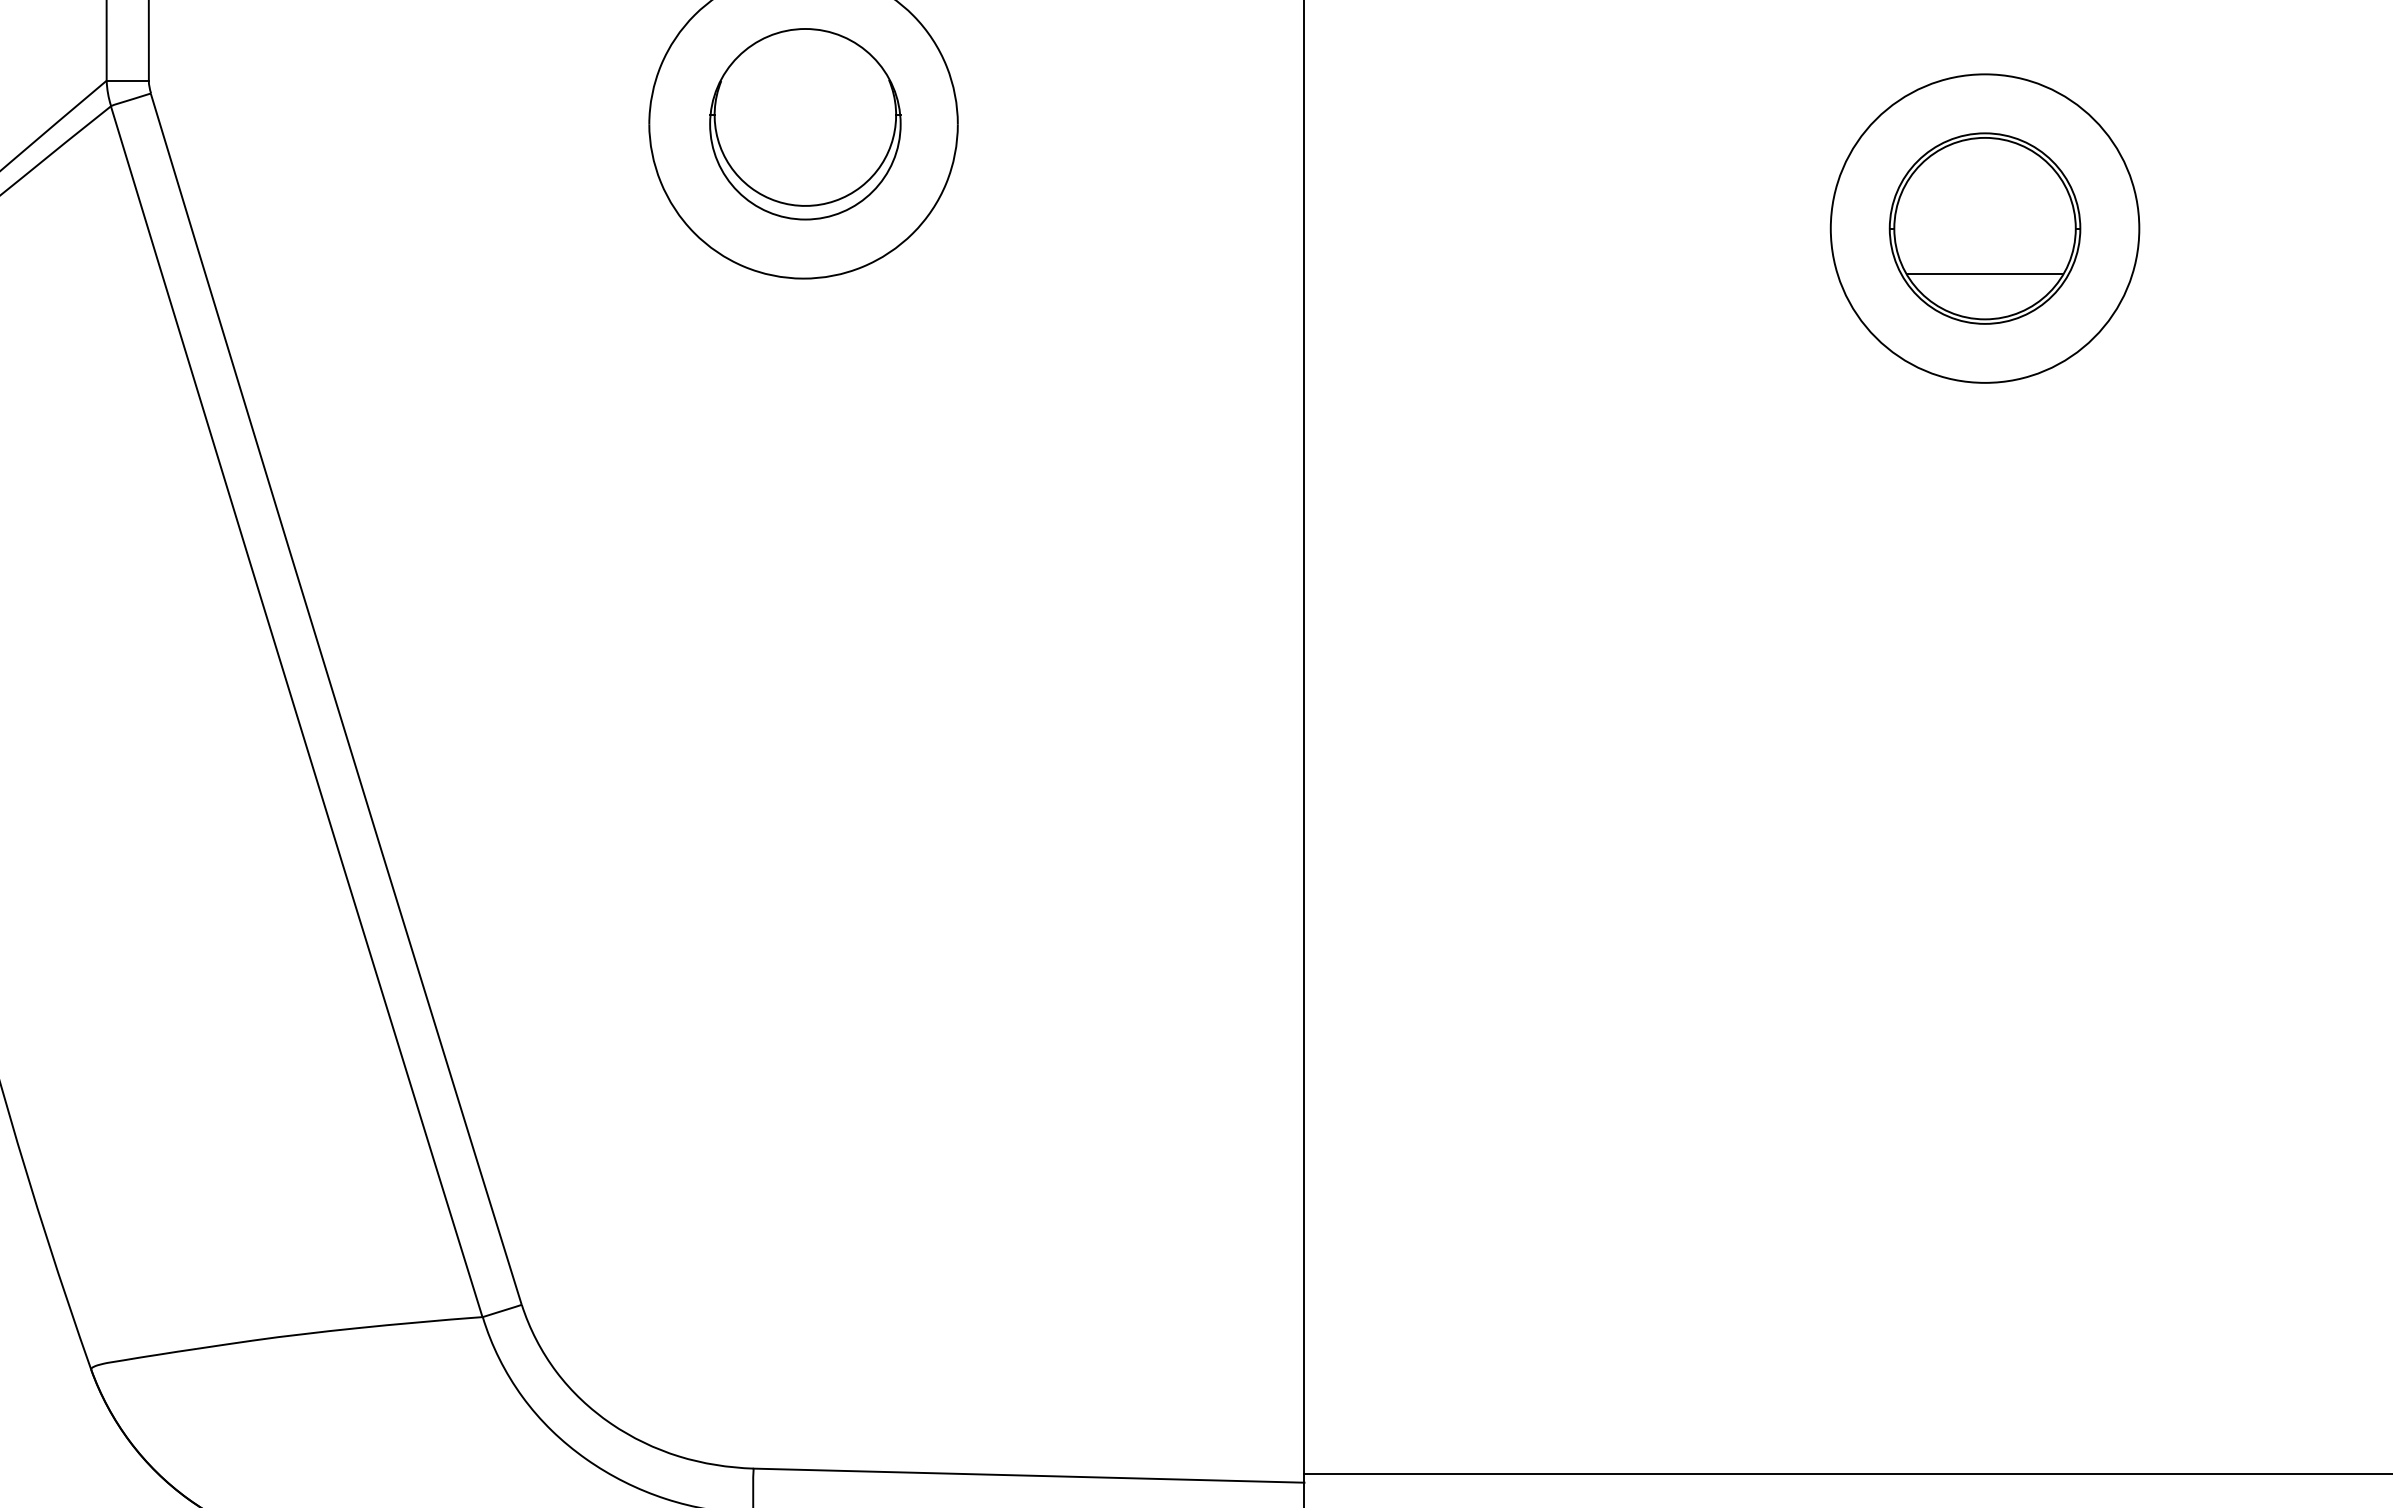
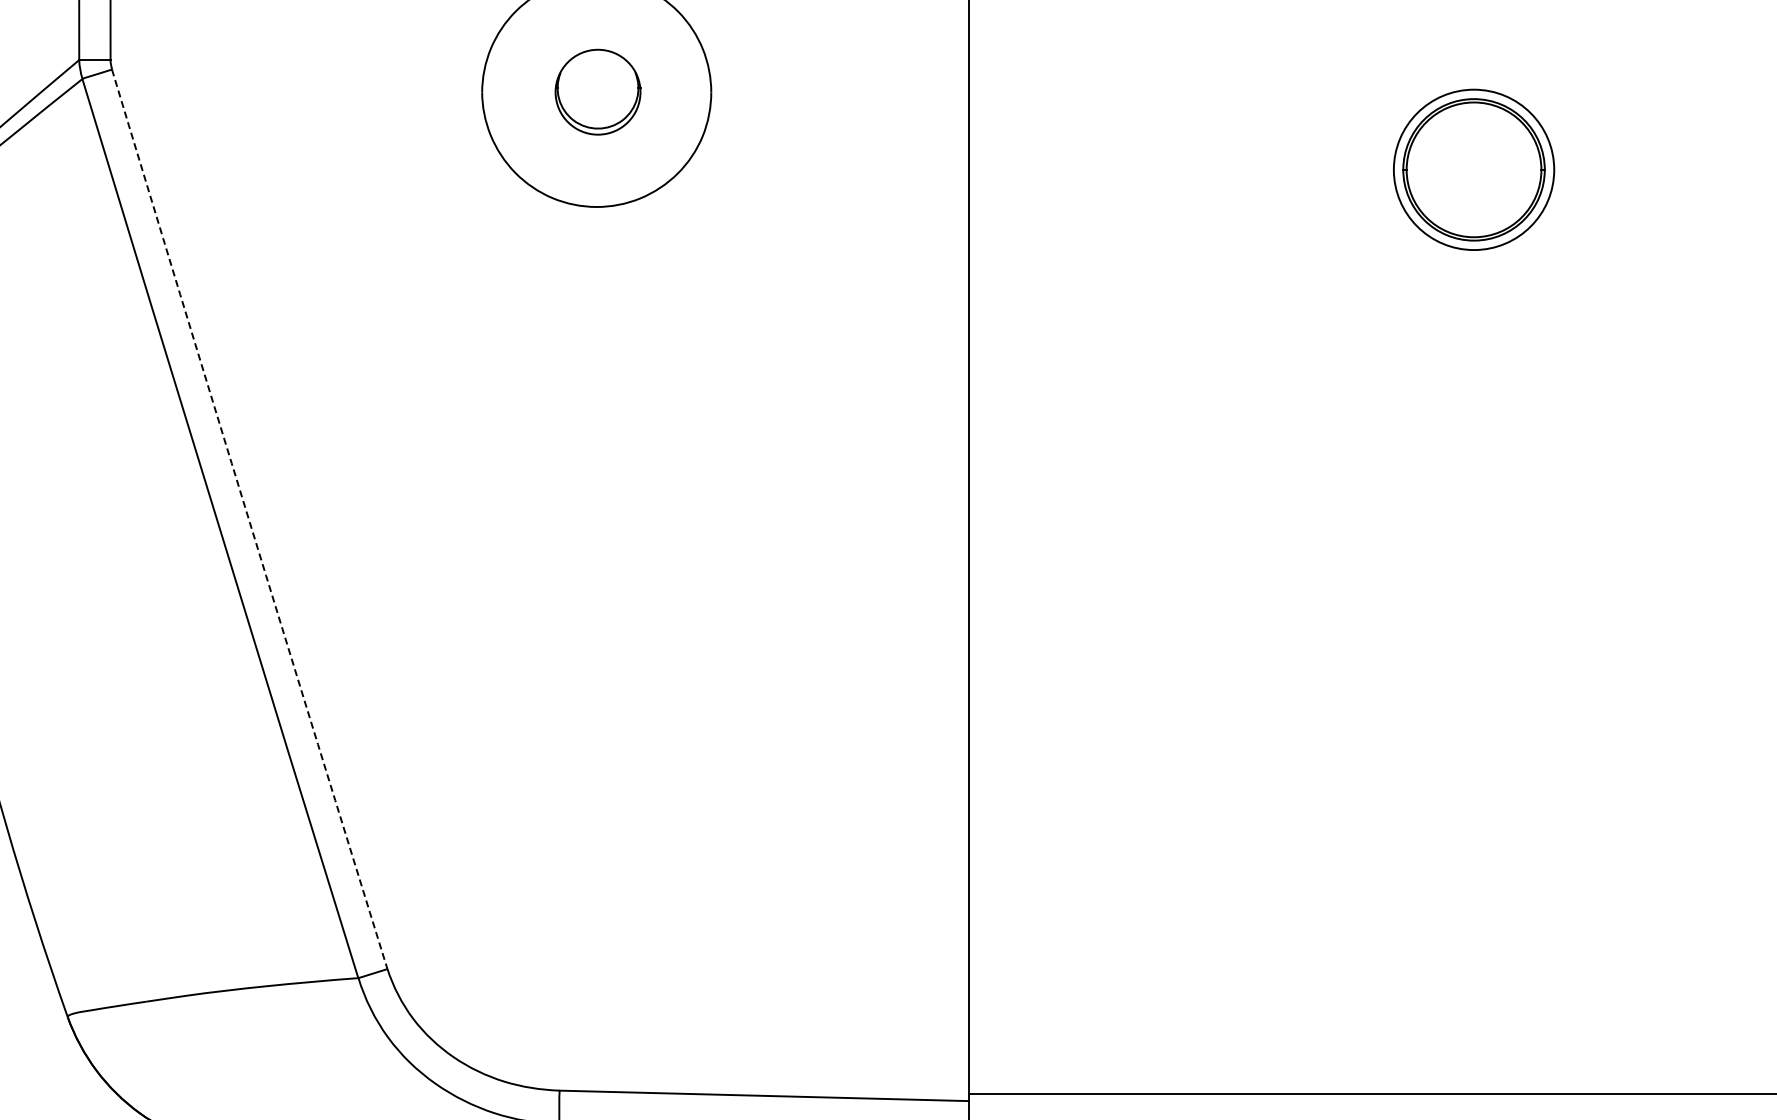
part: (804, 123) -> (597, 91), size x0.6
circle: (1984, 228) -> (1473, 169), size x0.7
line: (1984, 273) -> (1473, 203), removed
arc: (334, 699) -> (248, 519), solid -> dashed

